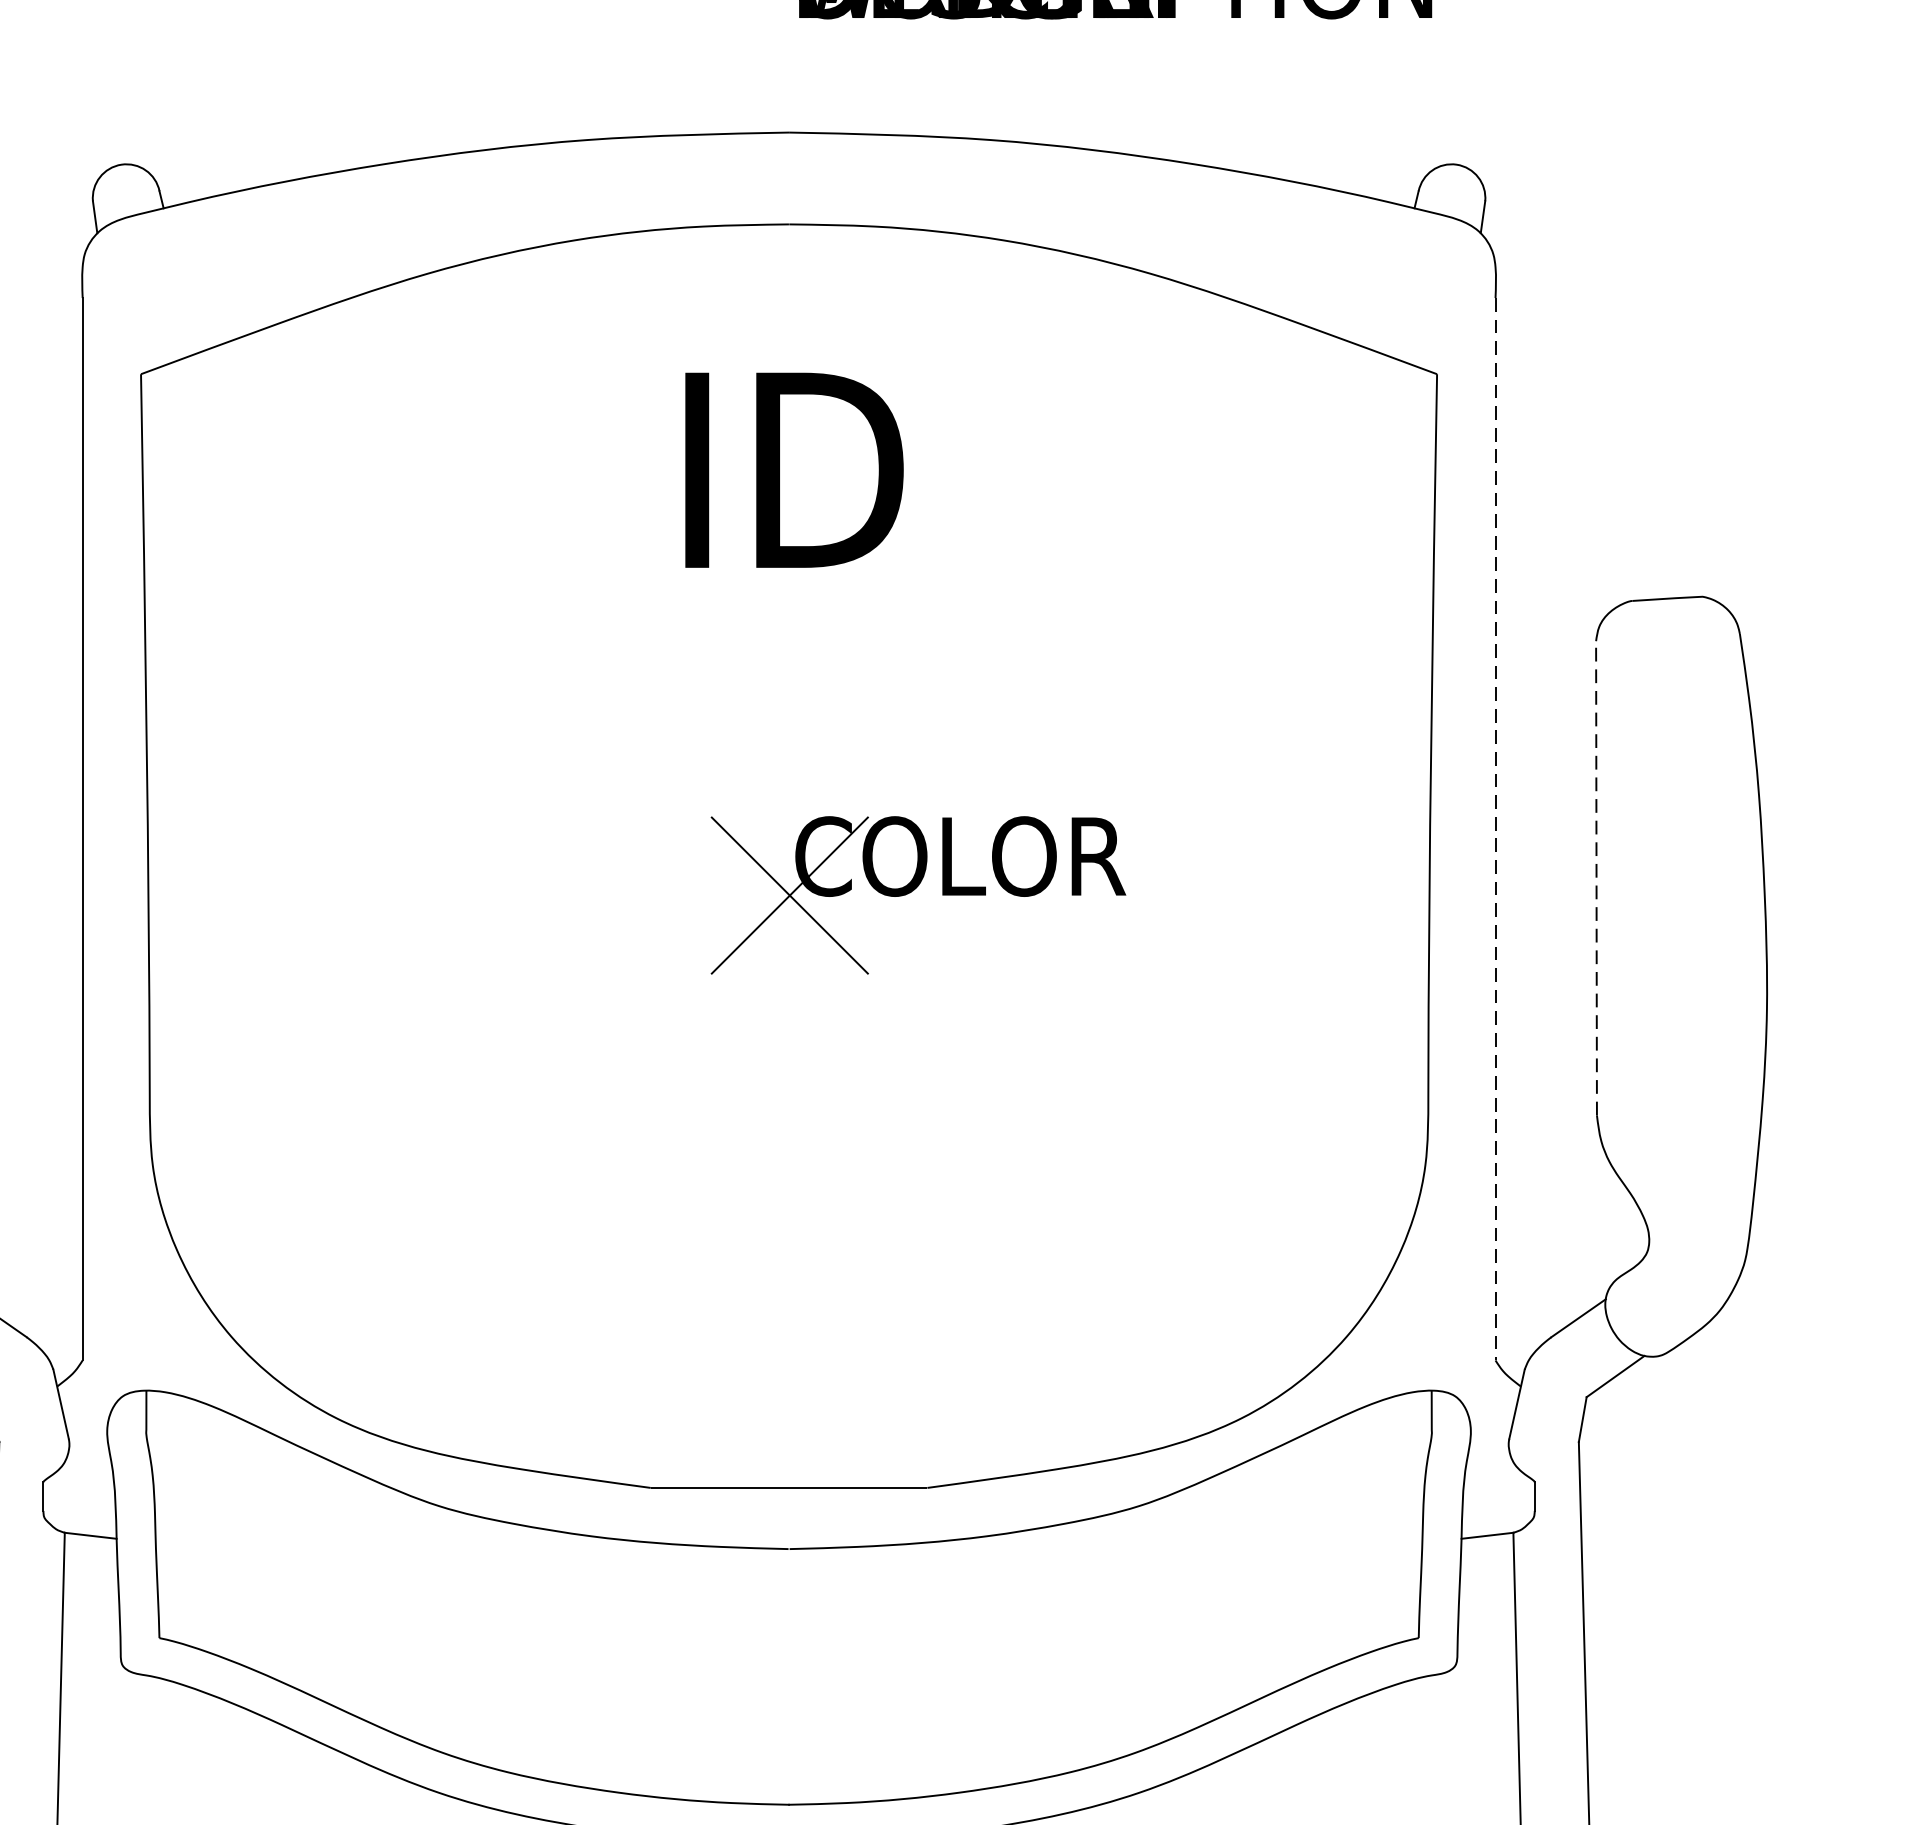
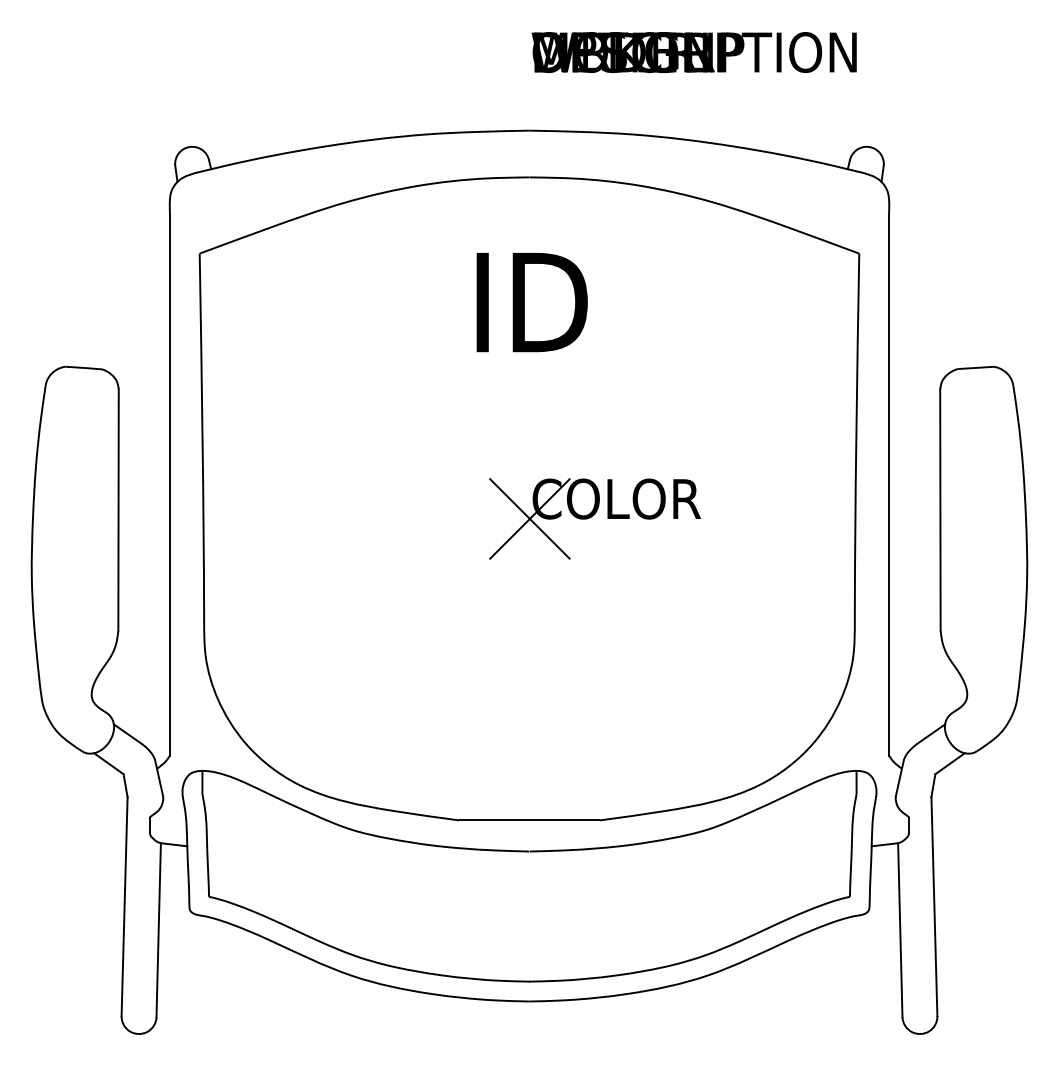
line: (1496, 829) -> (889, 485), dashed -> solid
line: (1596, 878) -> (940, 510), dashed -> solid

